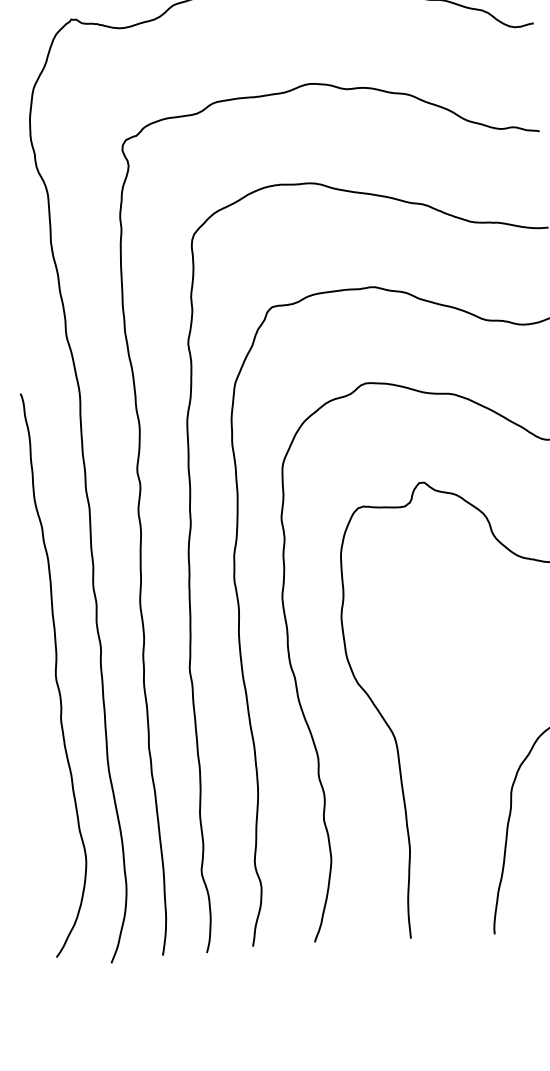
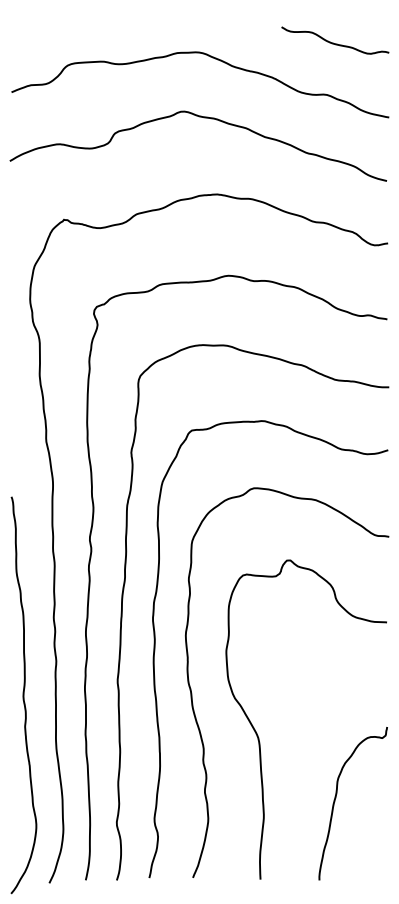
curve: (55, 674) -> (23, 695), moved

